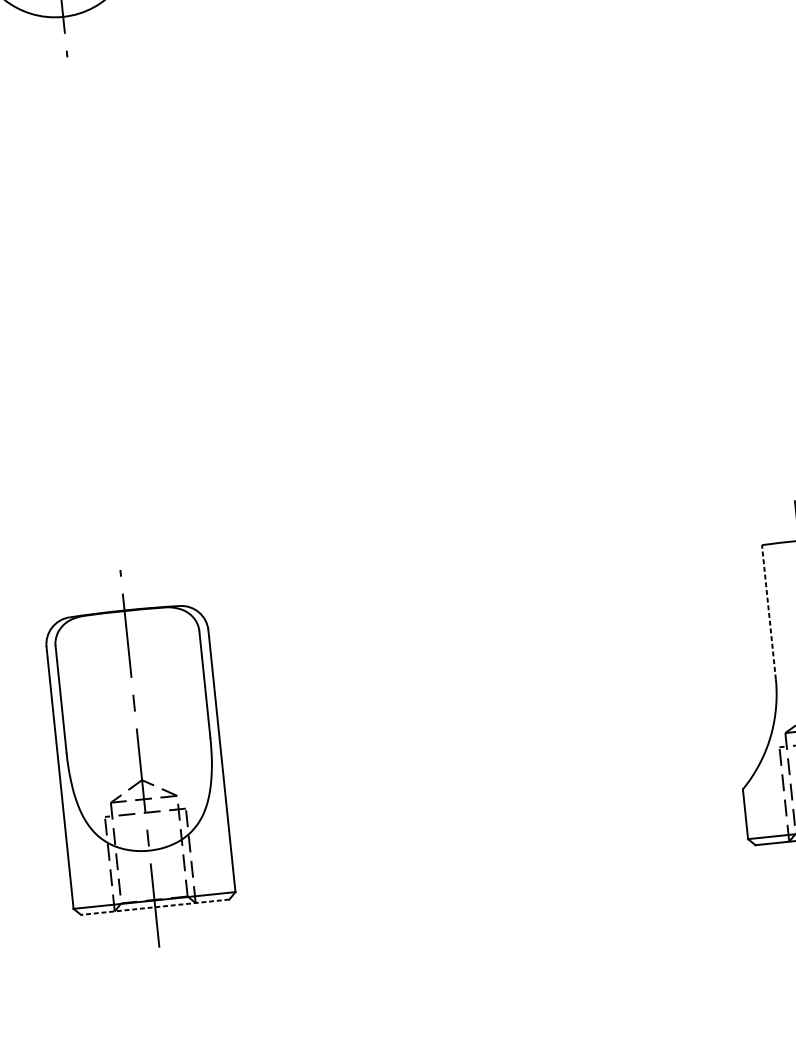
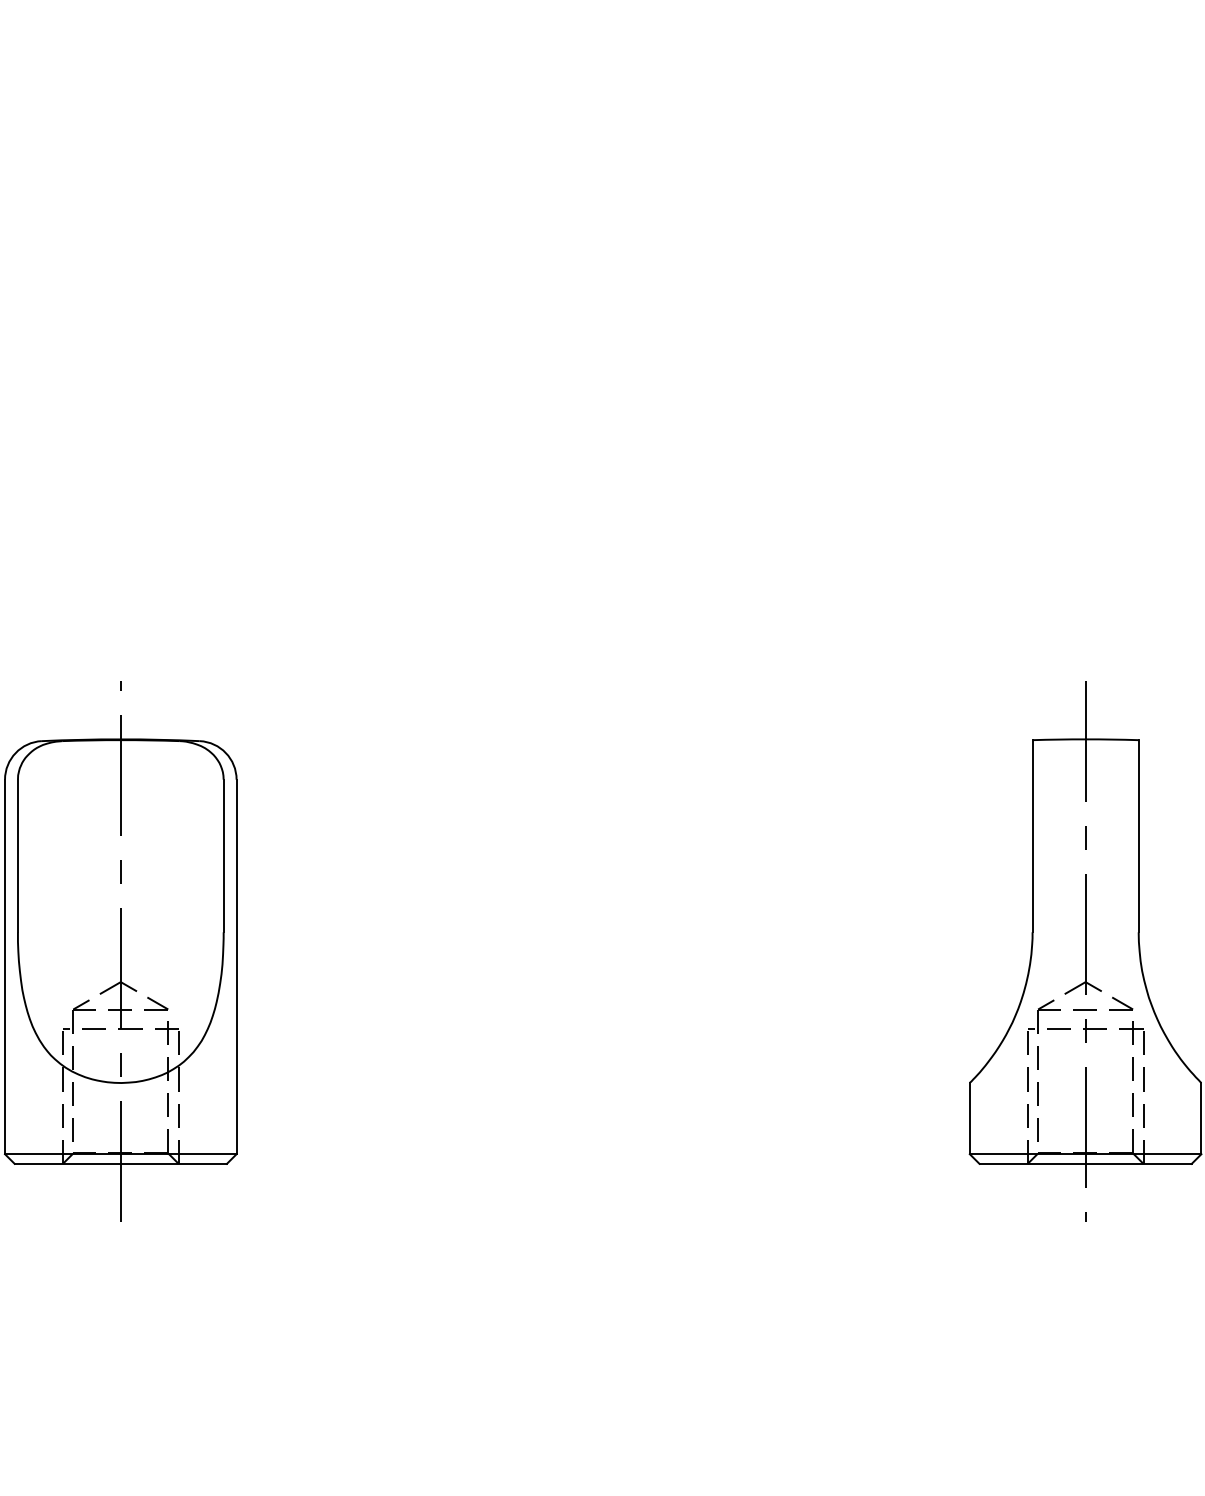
line: (768, 611) -> (1032, 835), dashed -> solid
line: (154, 906) -> (120, 1163), dashed -> solid

